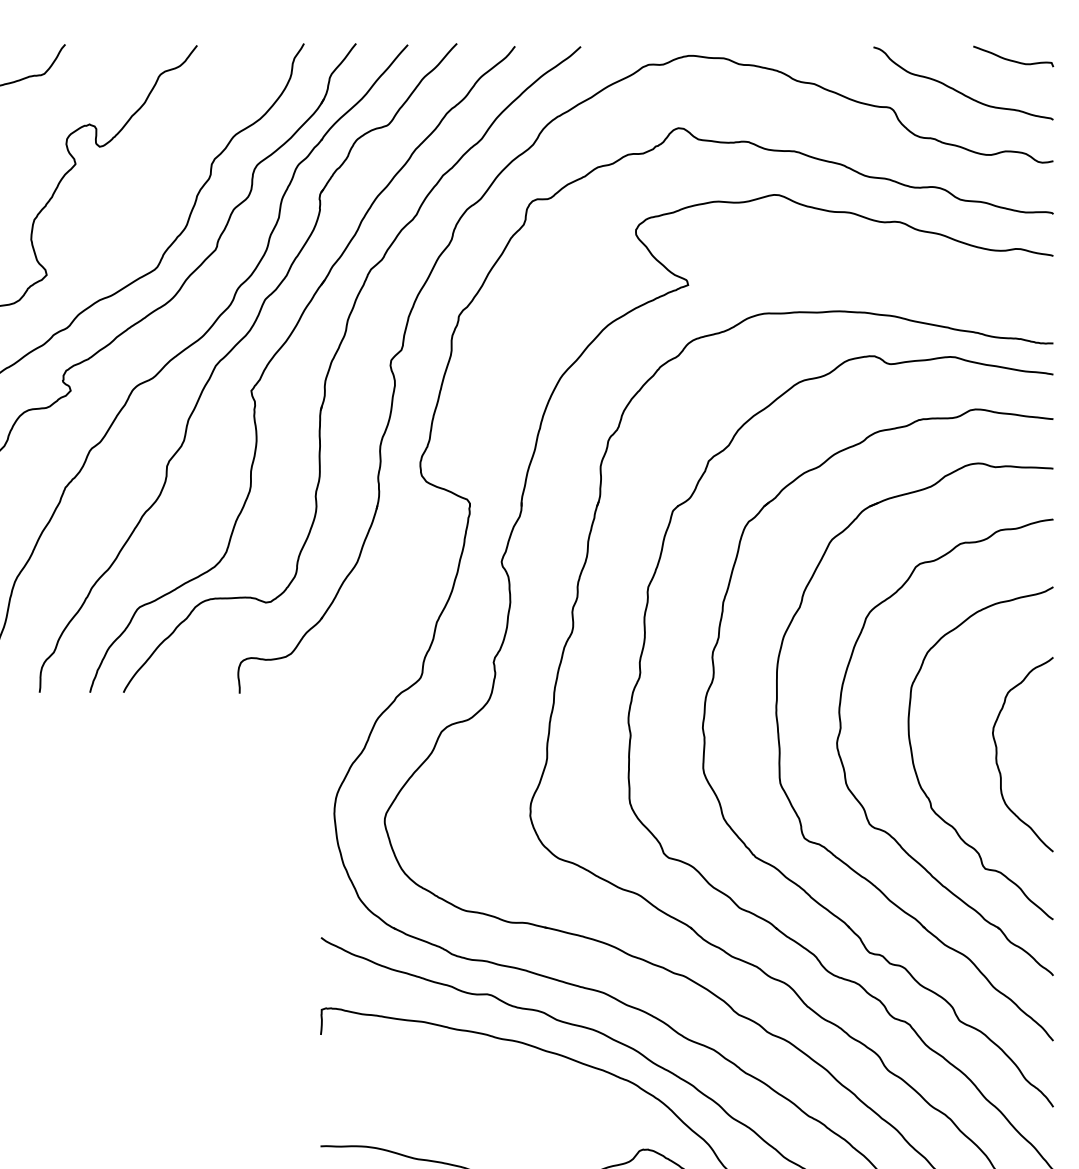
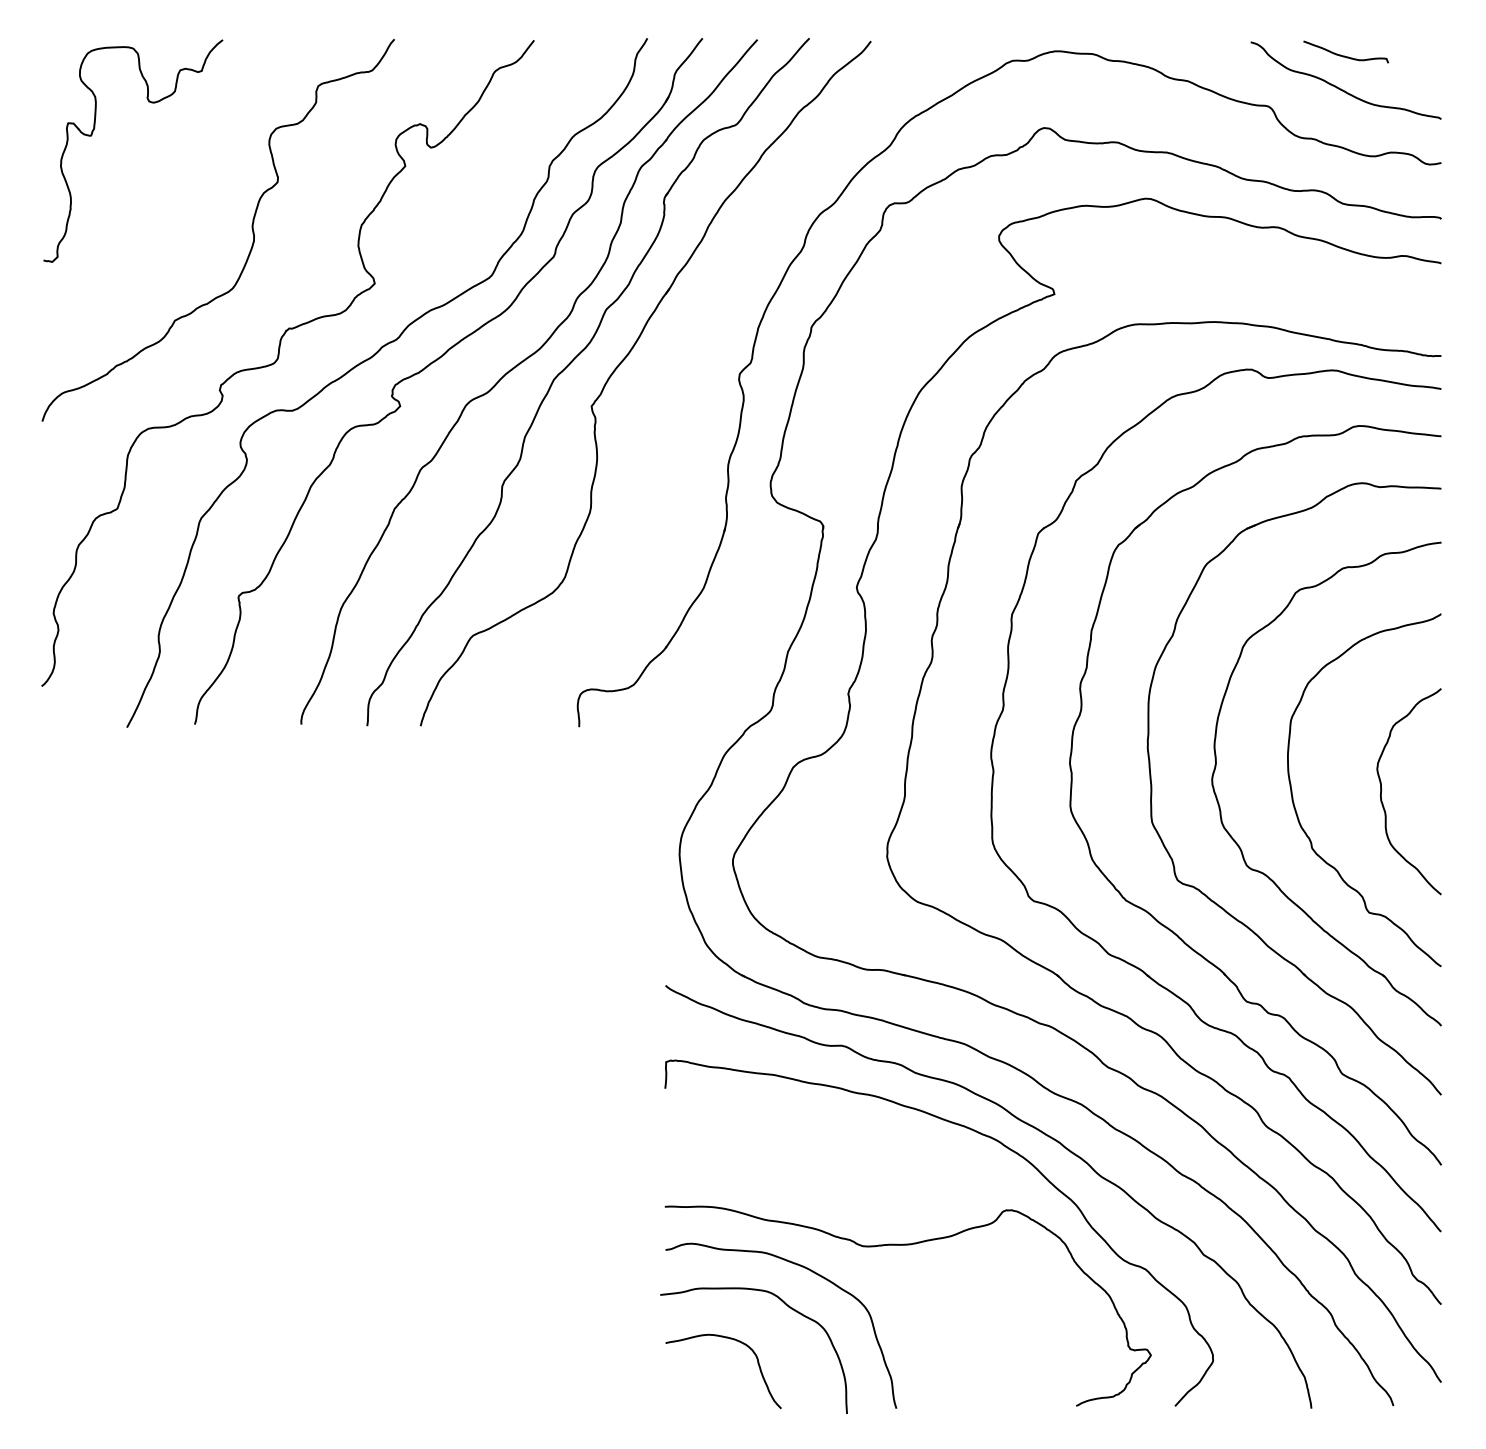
curve: (1011, 59) -> (1344, 55), moved
part: (333, 360) -> (678, 374), removed

